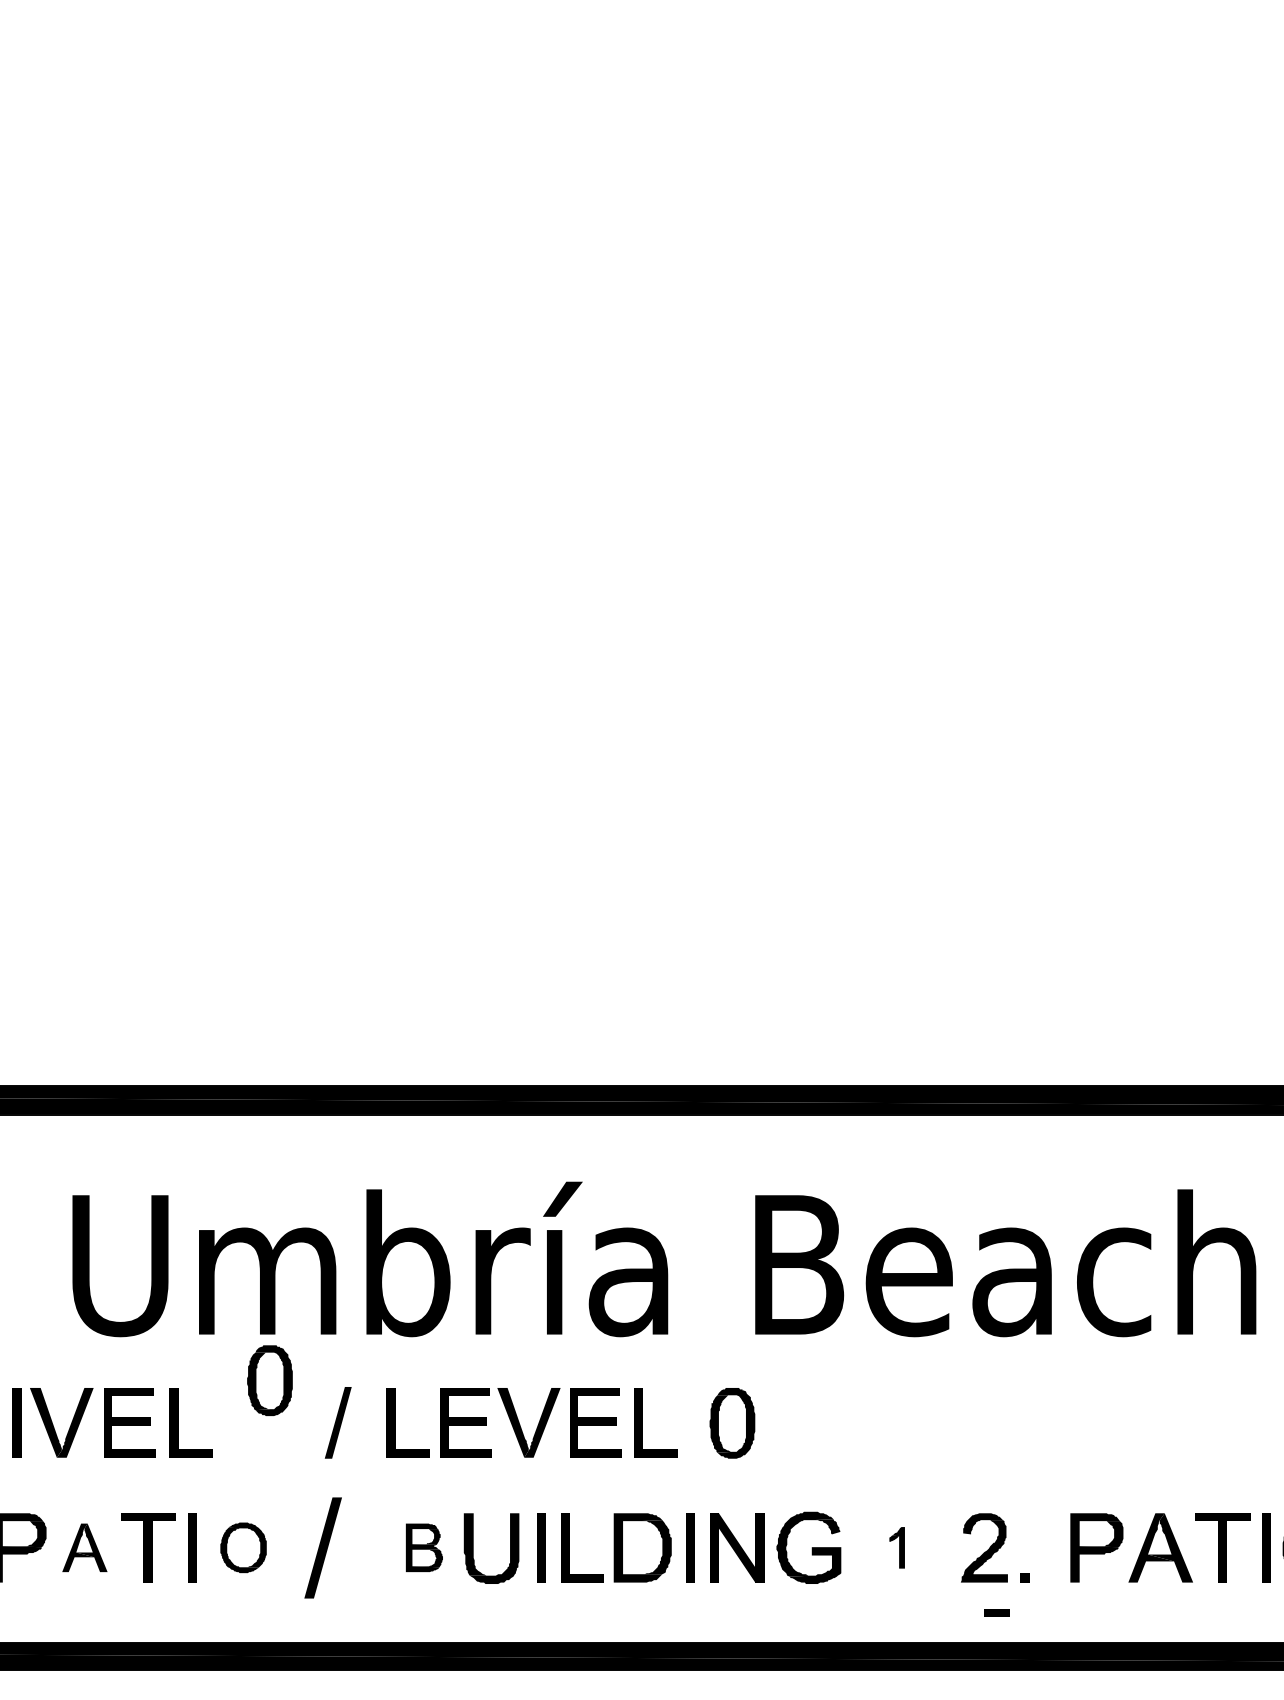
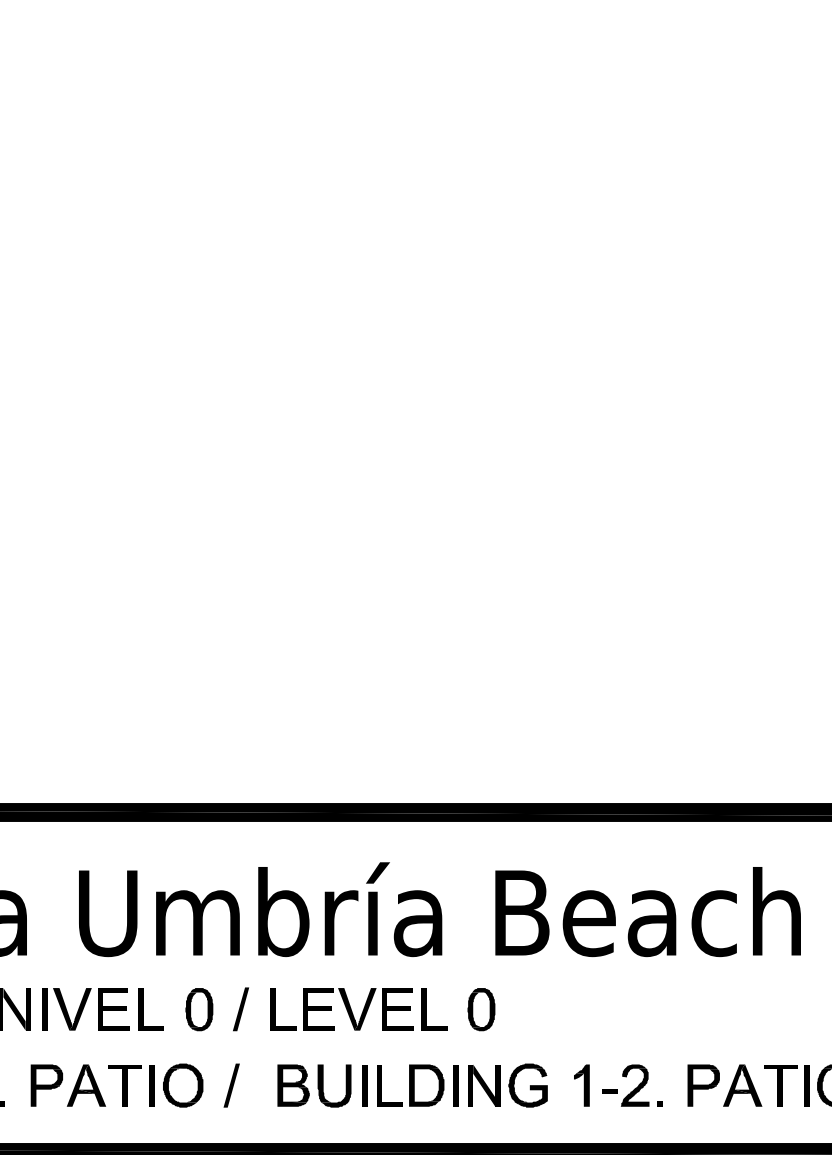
part: (270, 1380) -> (199, 1009), moved
part: (84, 1547) -> (86, 1085), size x1.43
part: (243, 1547) -> (183, 1085), size x1.43
part: (322, 1547) -> (231, 1085), size x0.71
part: (424, 1547) -> (293, 1085), size x1.43
part: (896, 1547) -> (581, 1085), size x1.67
part: (996, 1613) -> (609, 1091), moved

